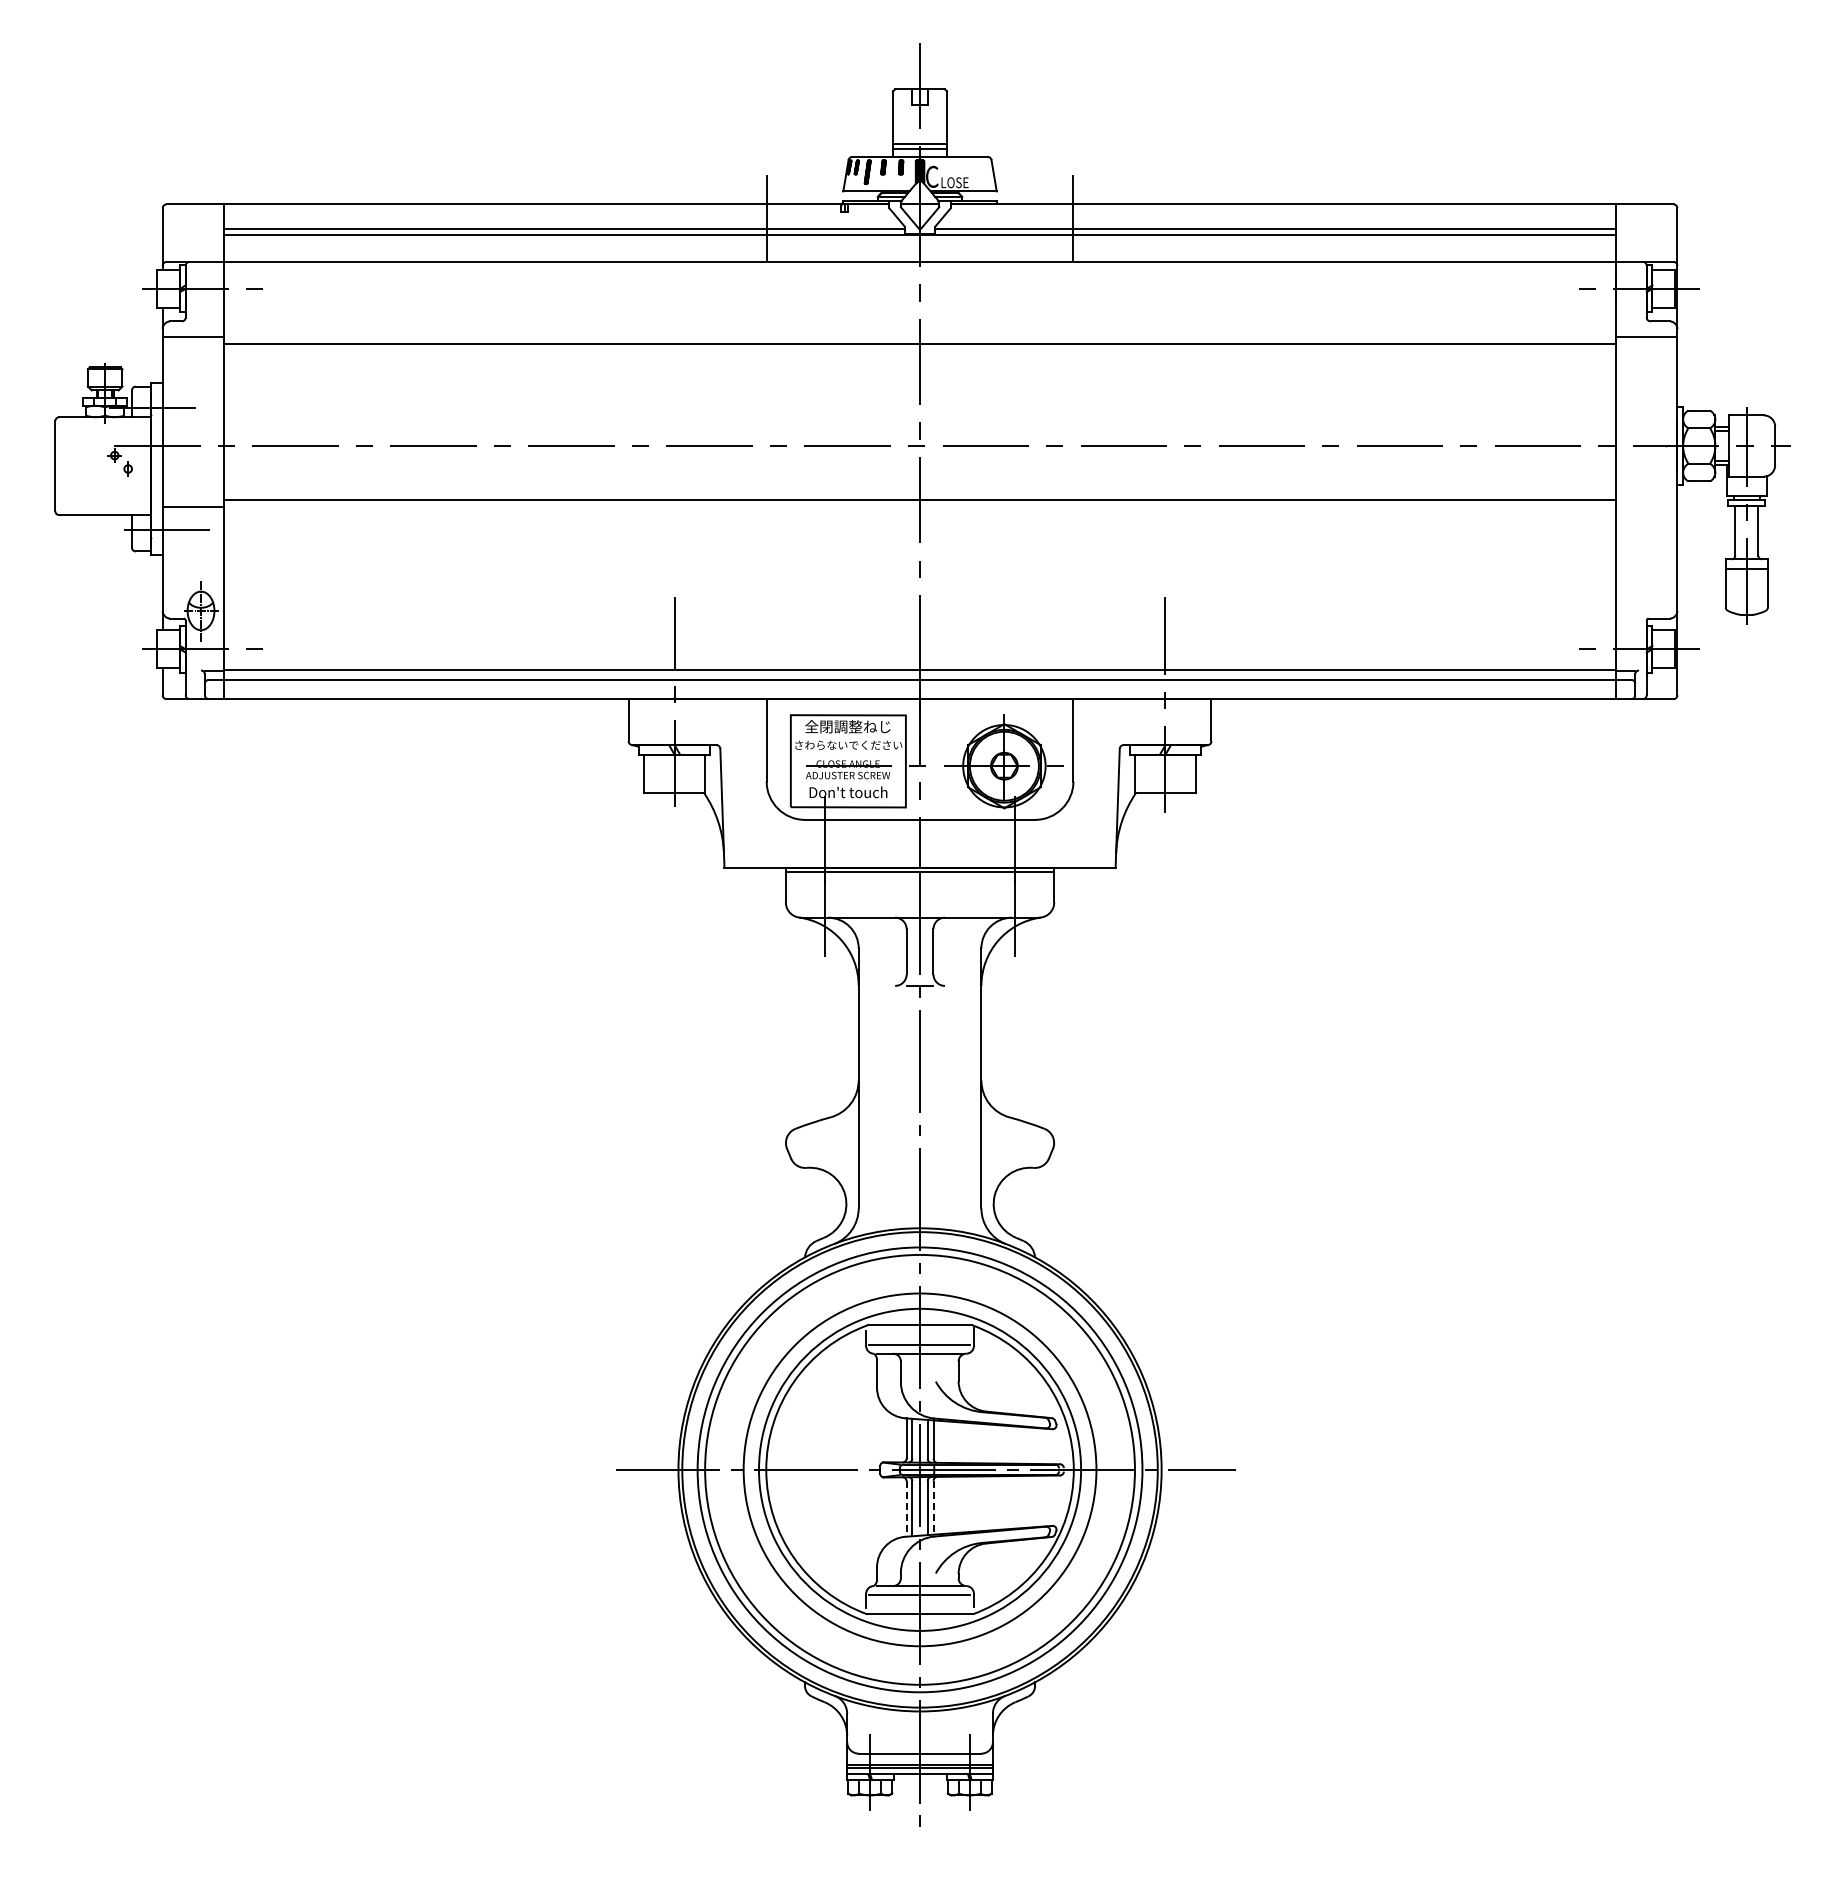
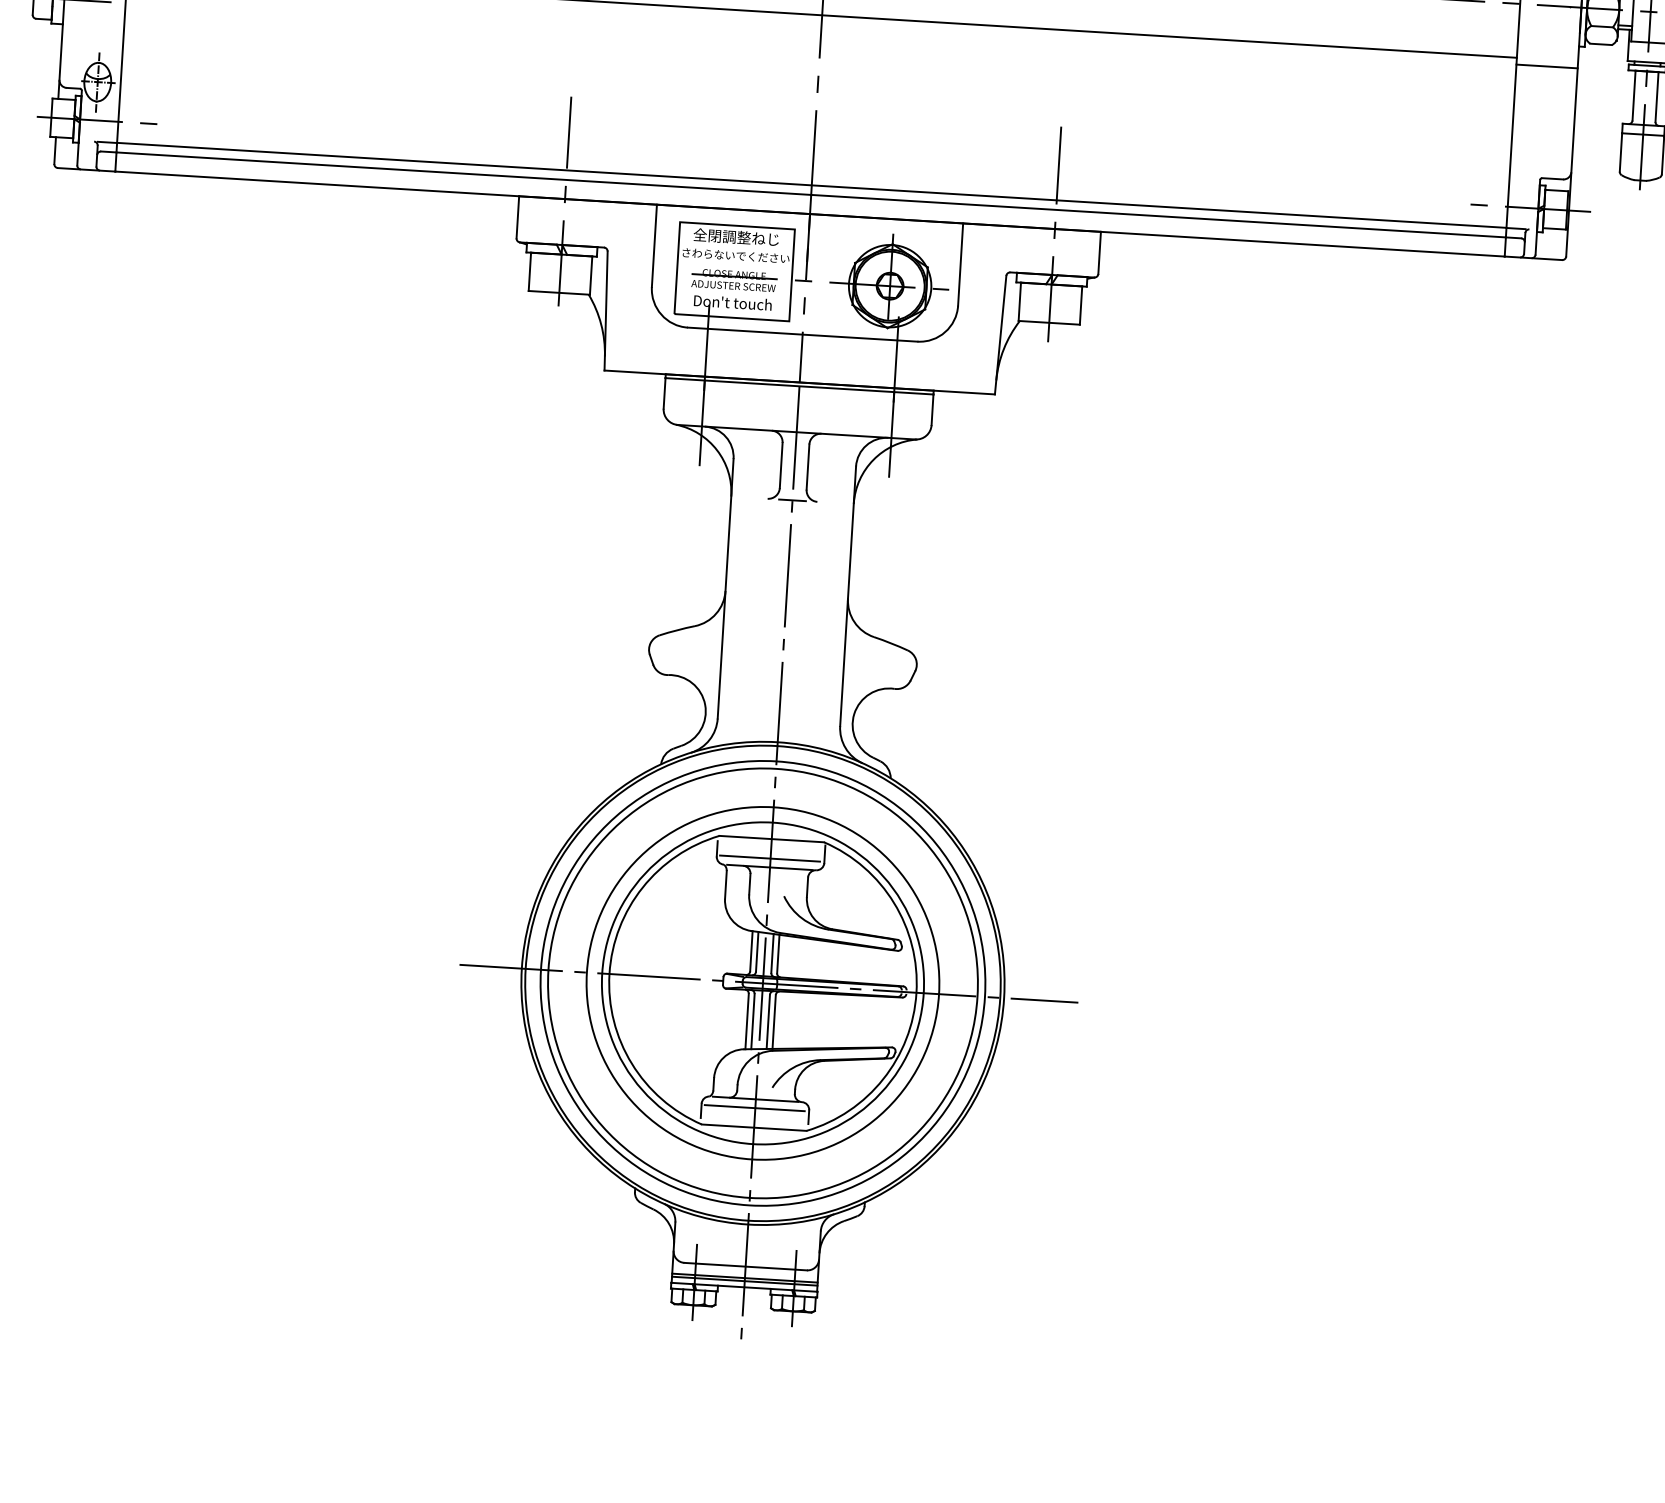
line: (1646, 506) -> (1546, 66), added
line: (933, 1507) -> (774, 1021), dashed -> solid
line: (906, 1508) -> (747, 1021), dashed -> solid

